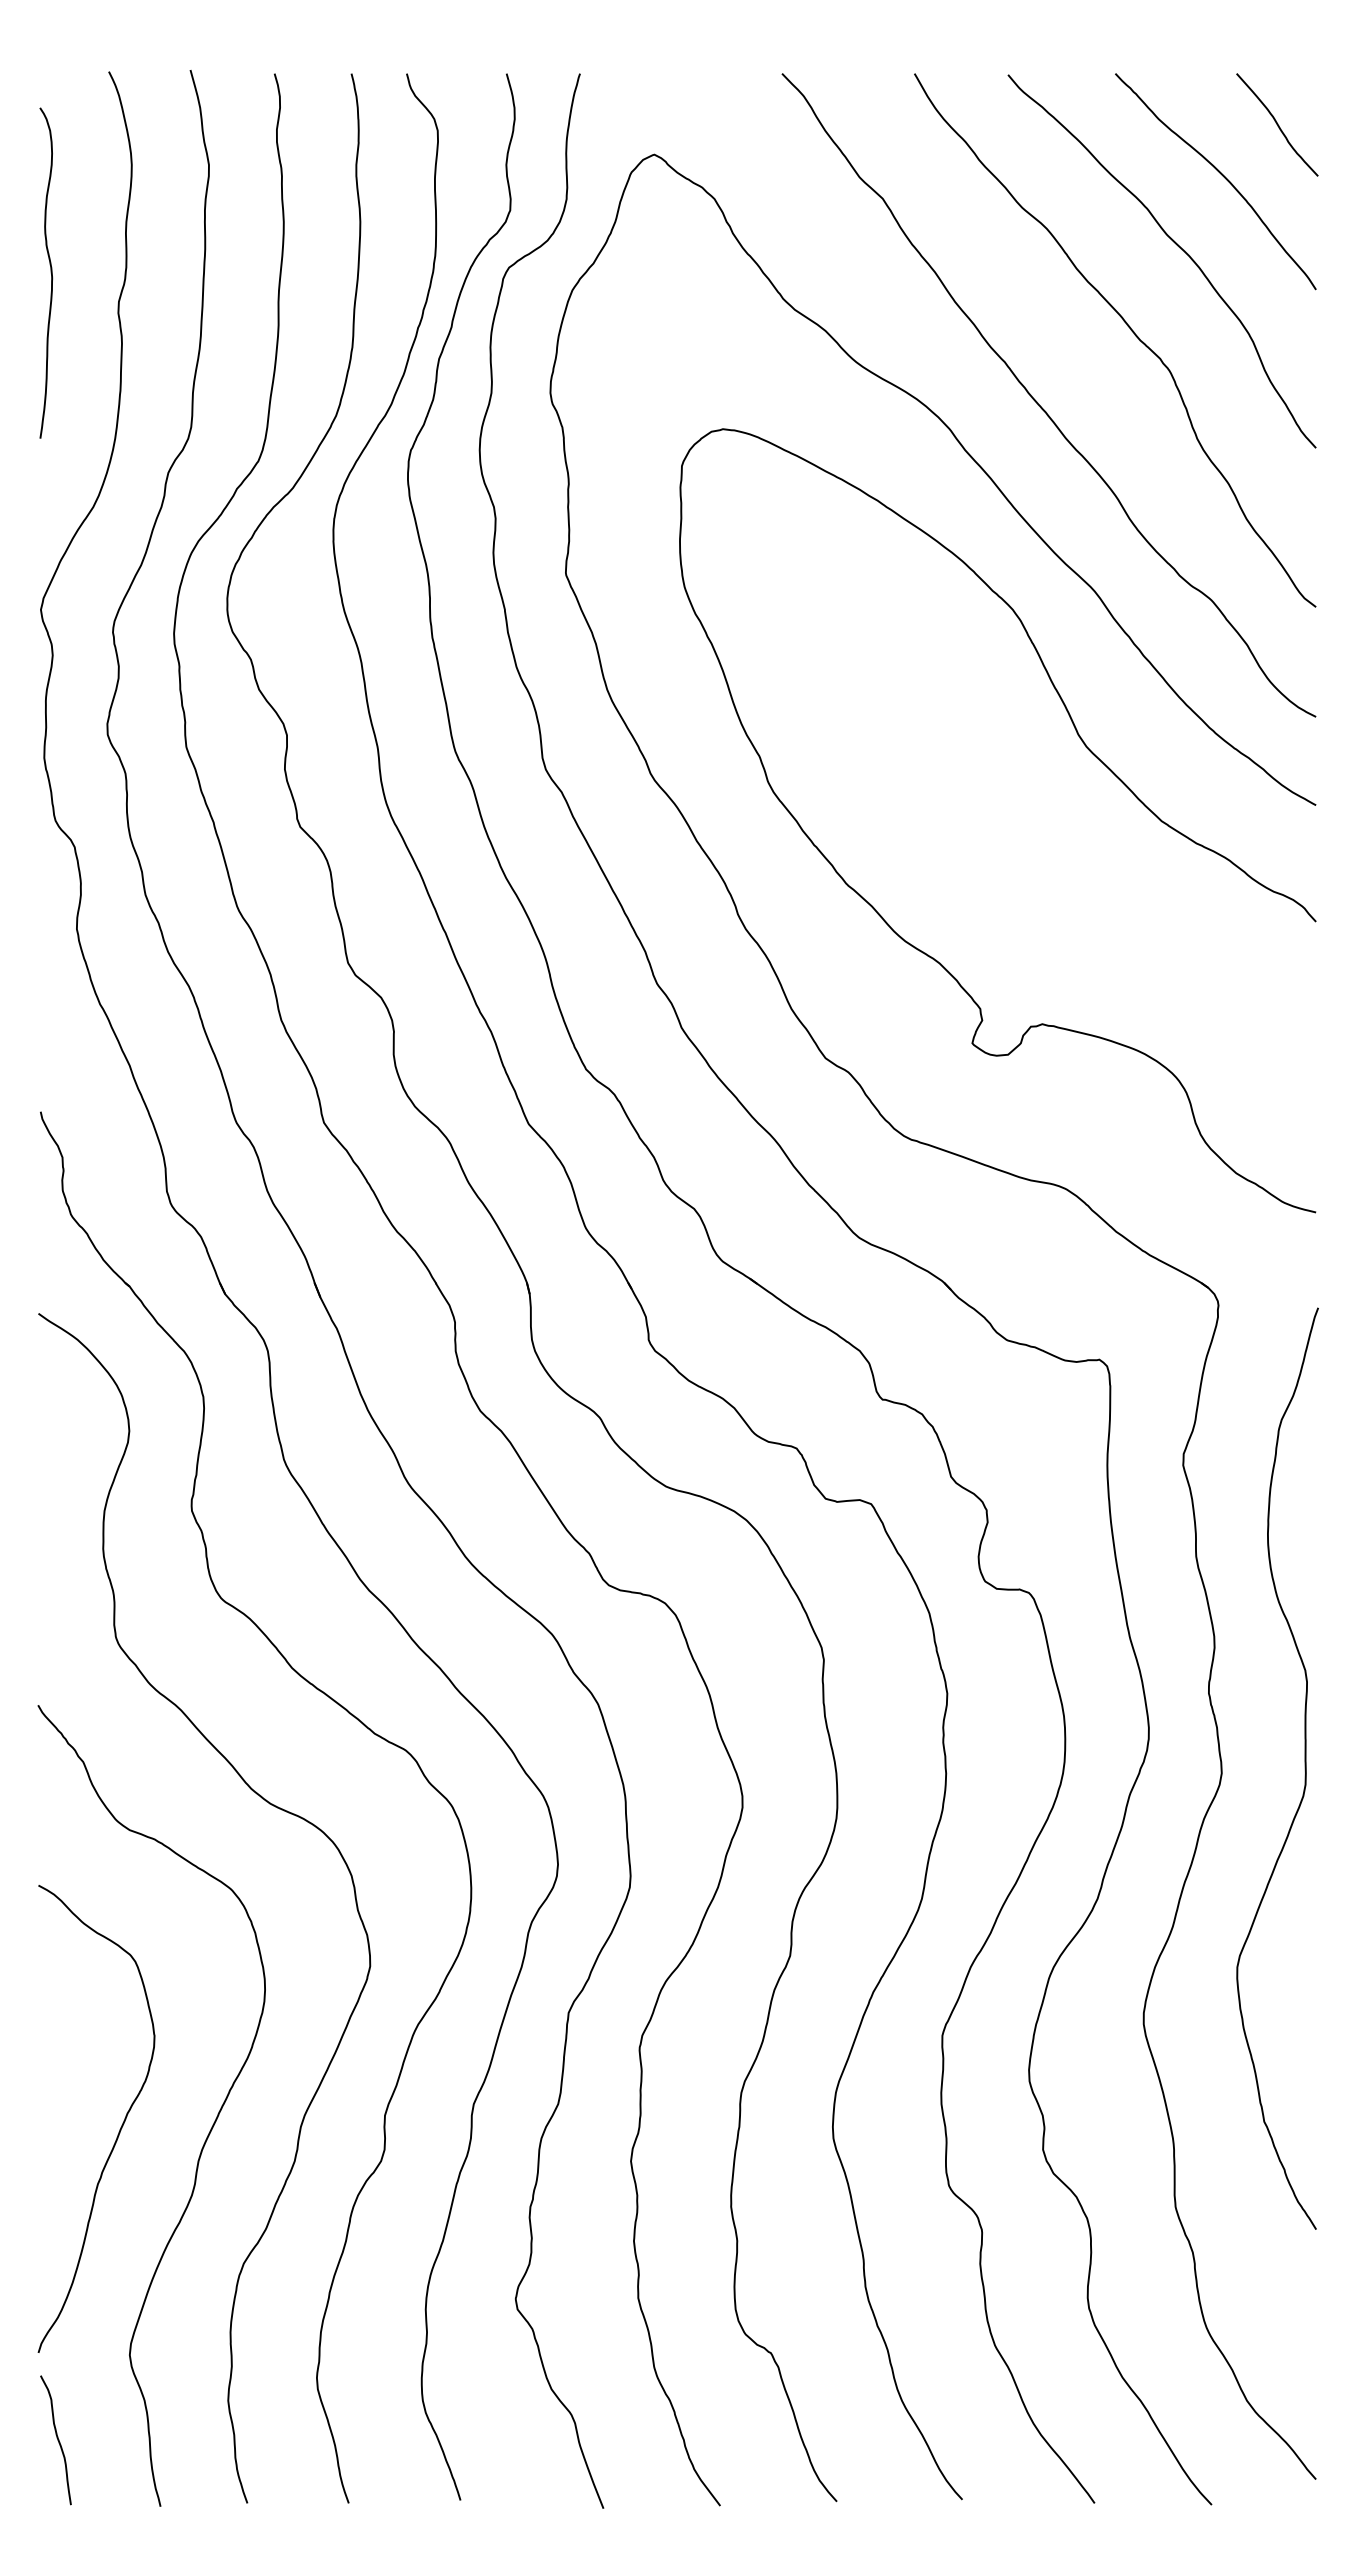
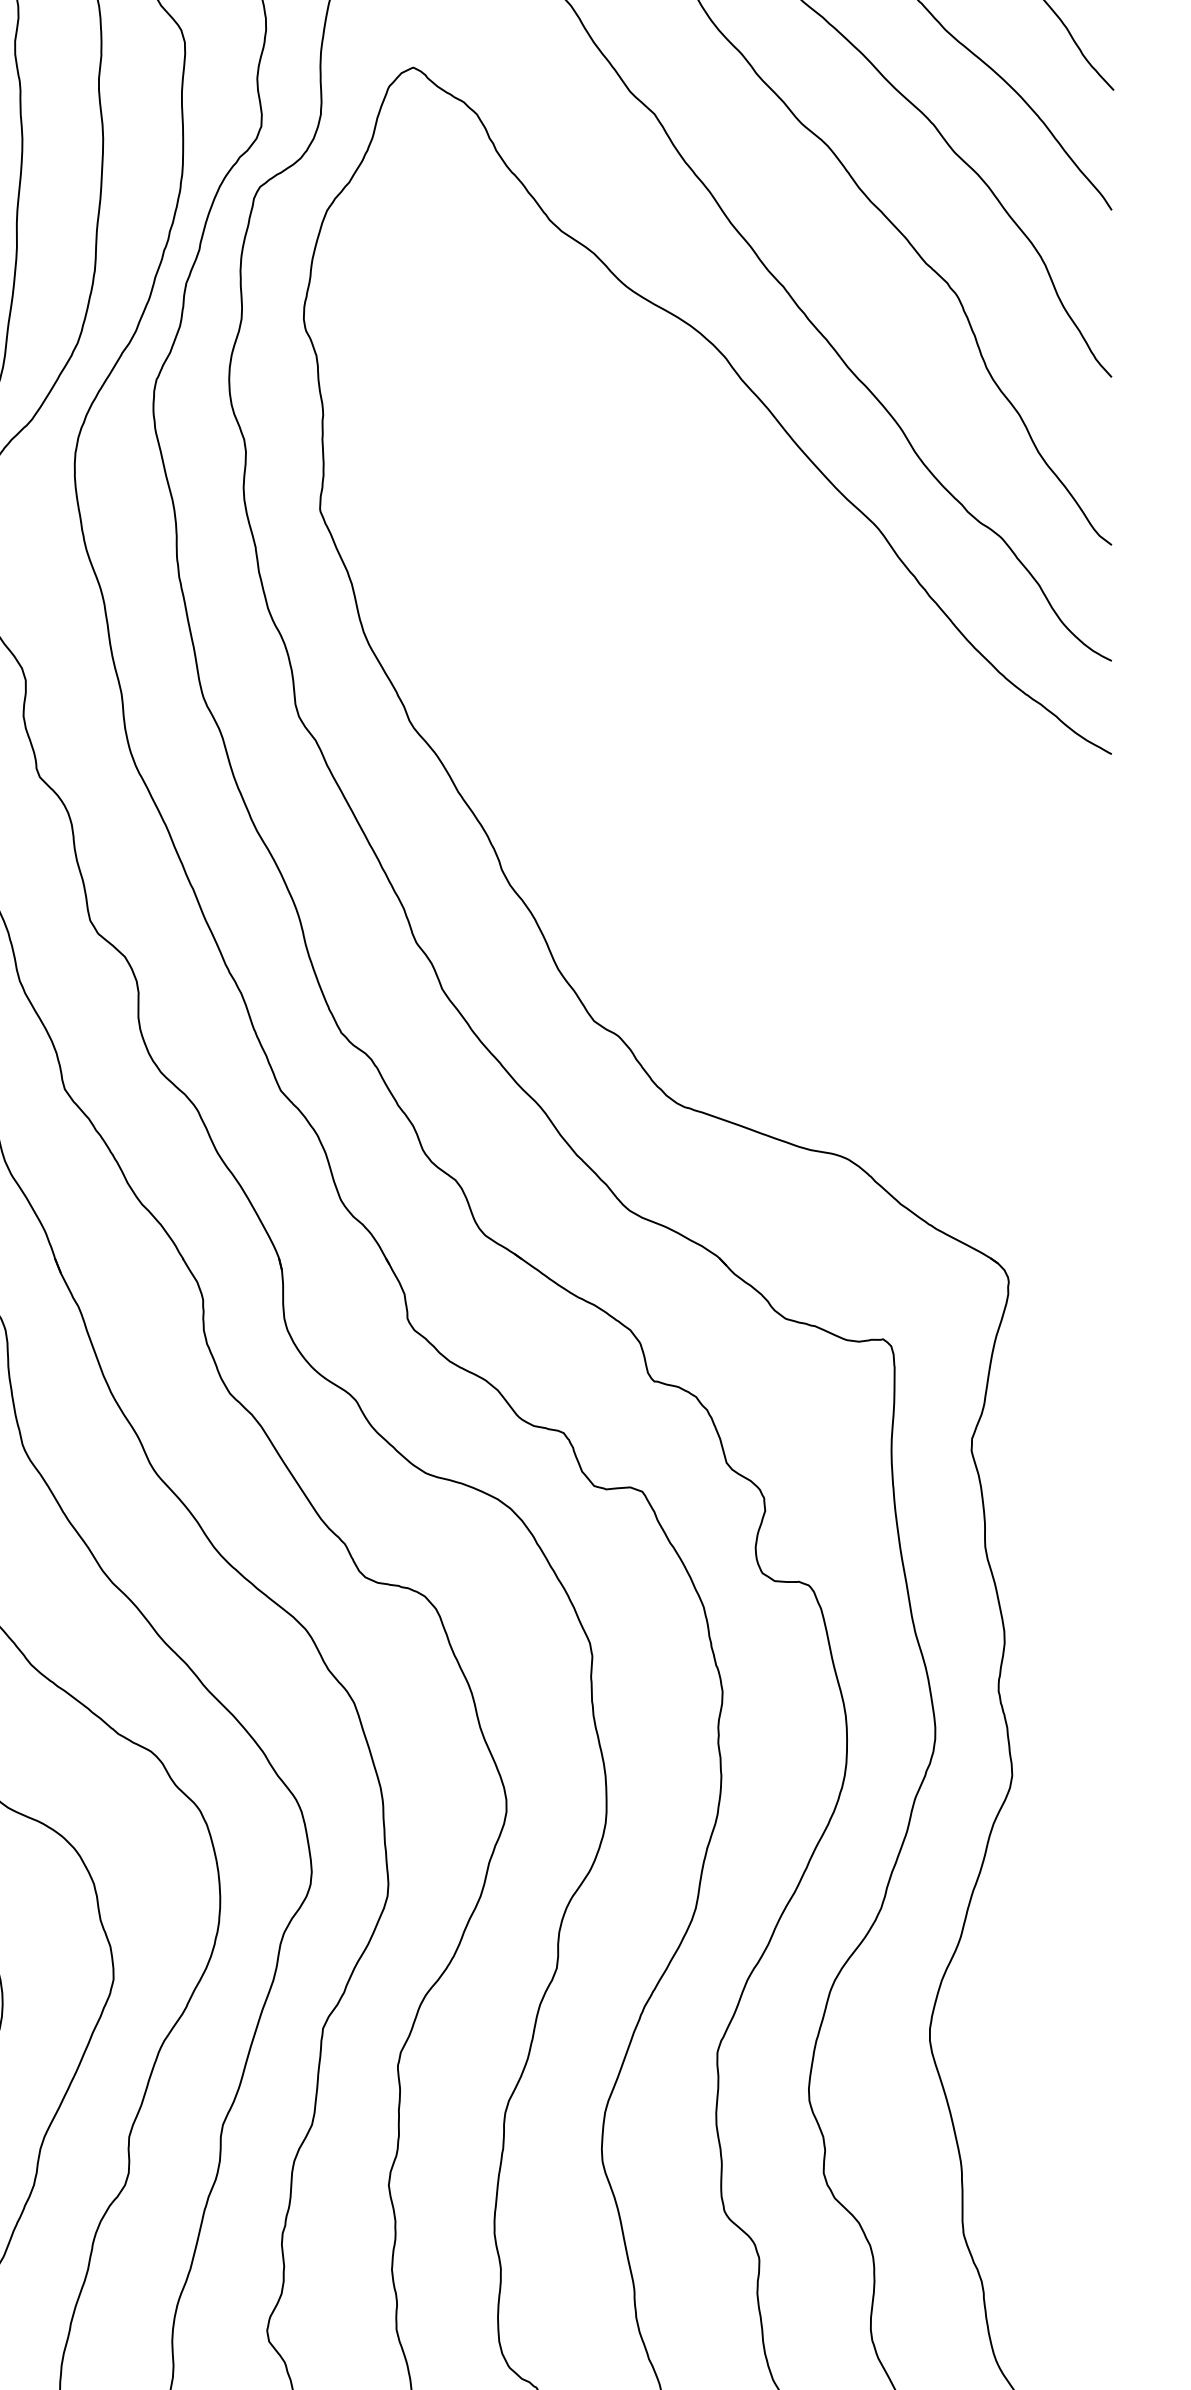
curve: (1085, 747) -> (868, 693), removed
curve: (1304, 1768) -> (1099, 1770), removed

